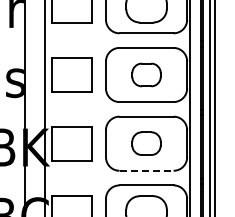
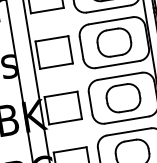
part: (146, 74) -> (114, 42), size x1.43
part: (146, 143) -> (123, 98), size x1.43
line: (147, 170) -> (127, 119), dashed -> solid

